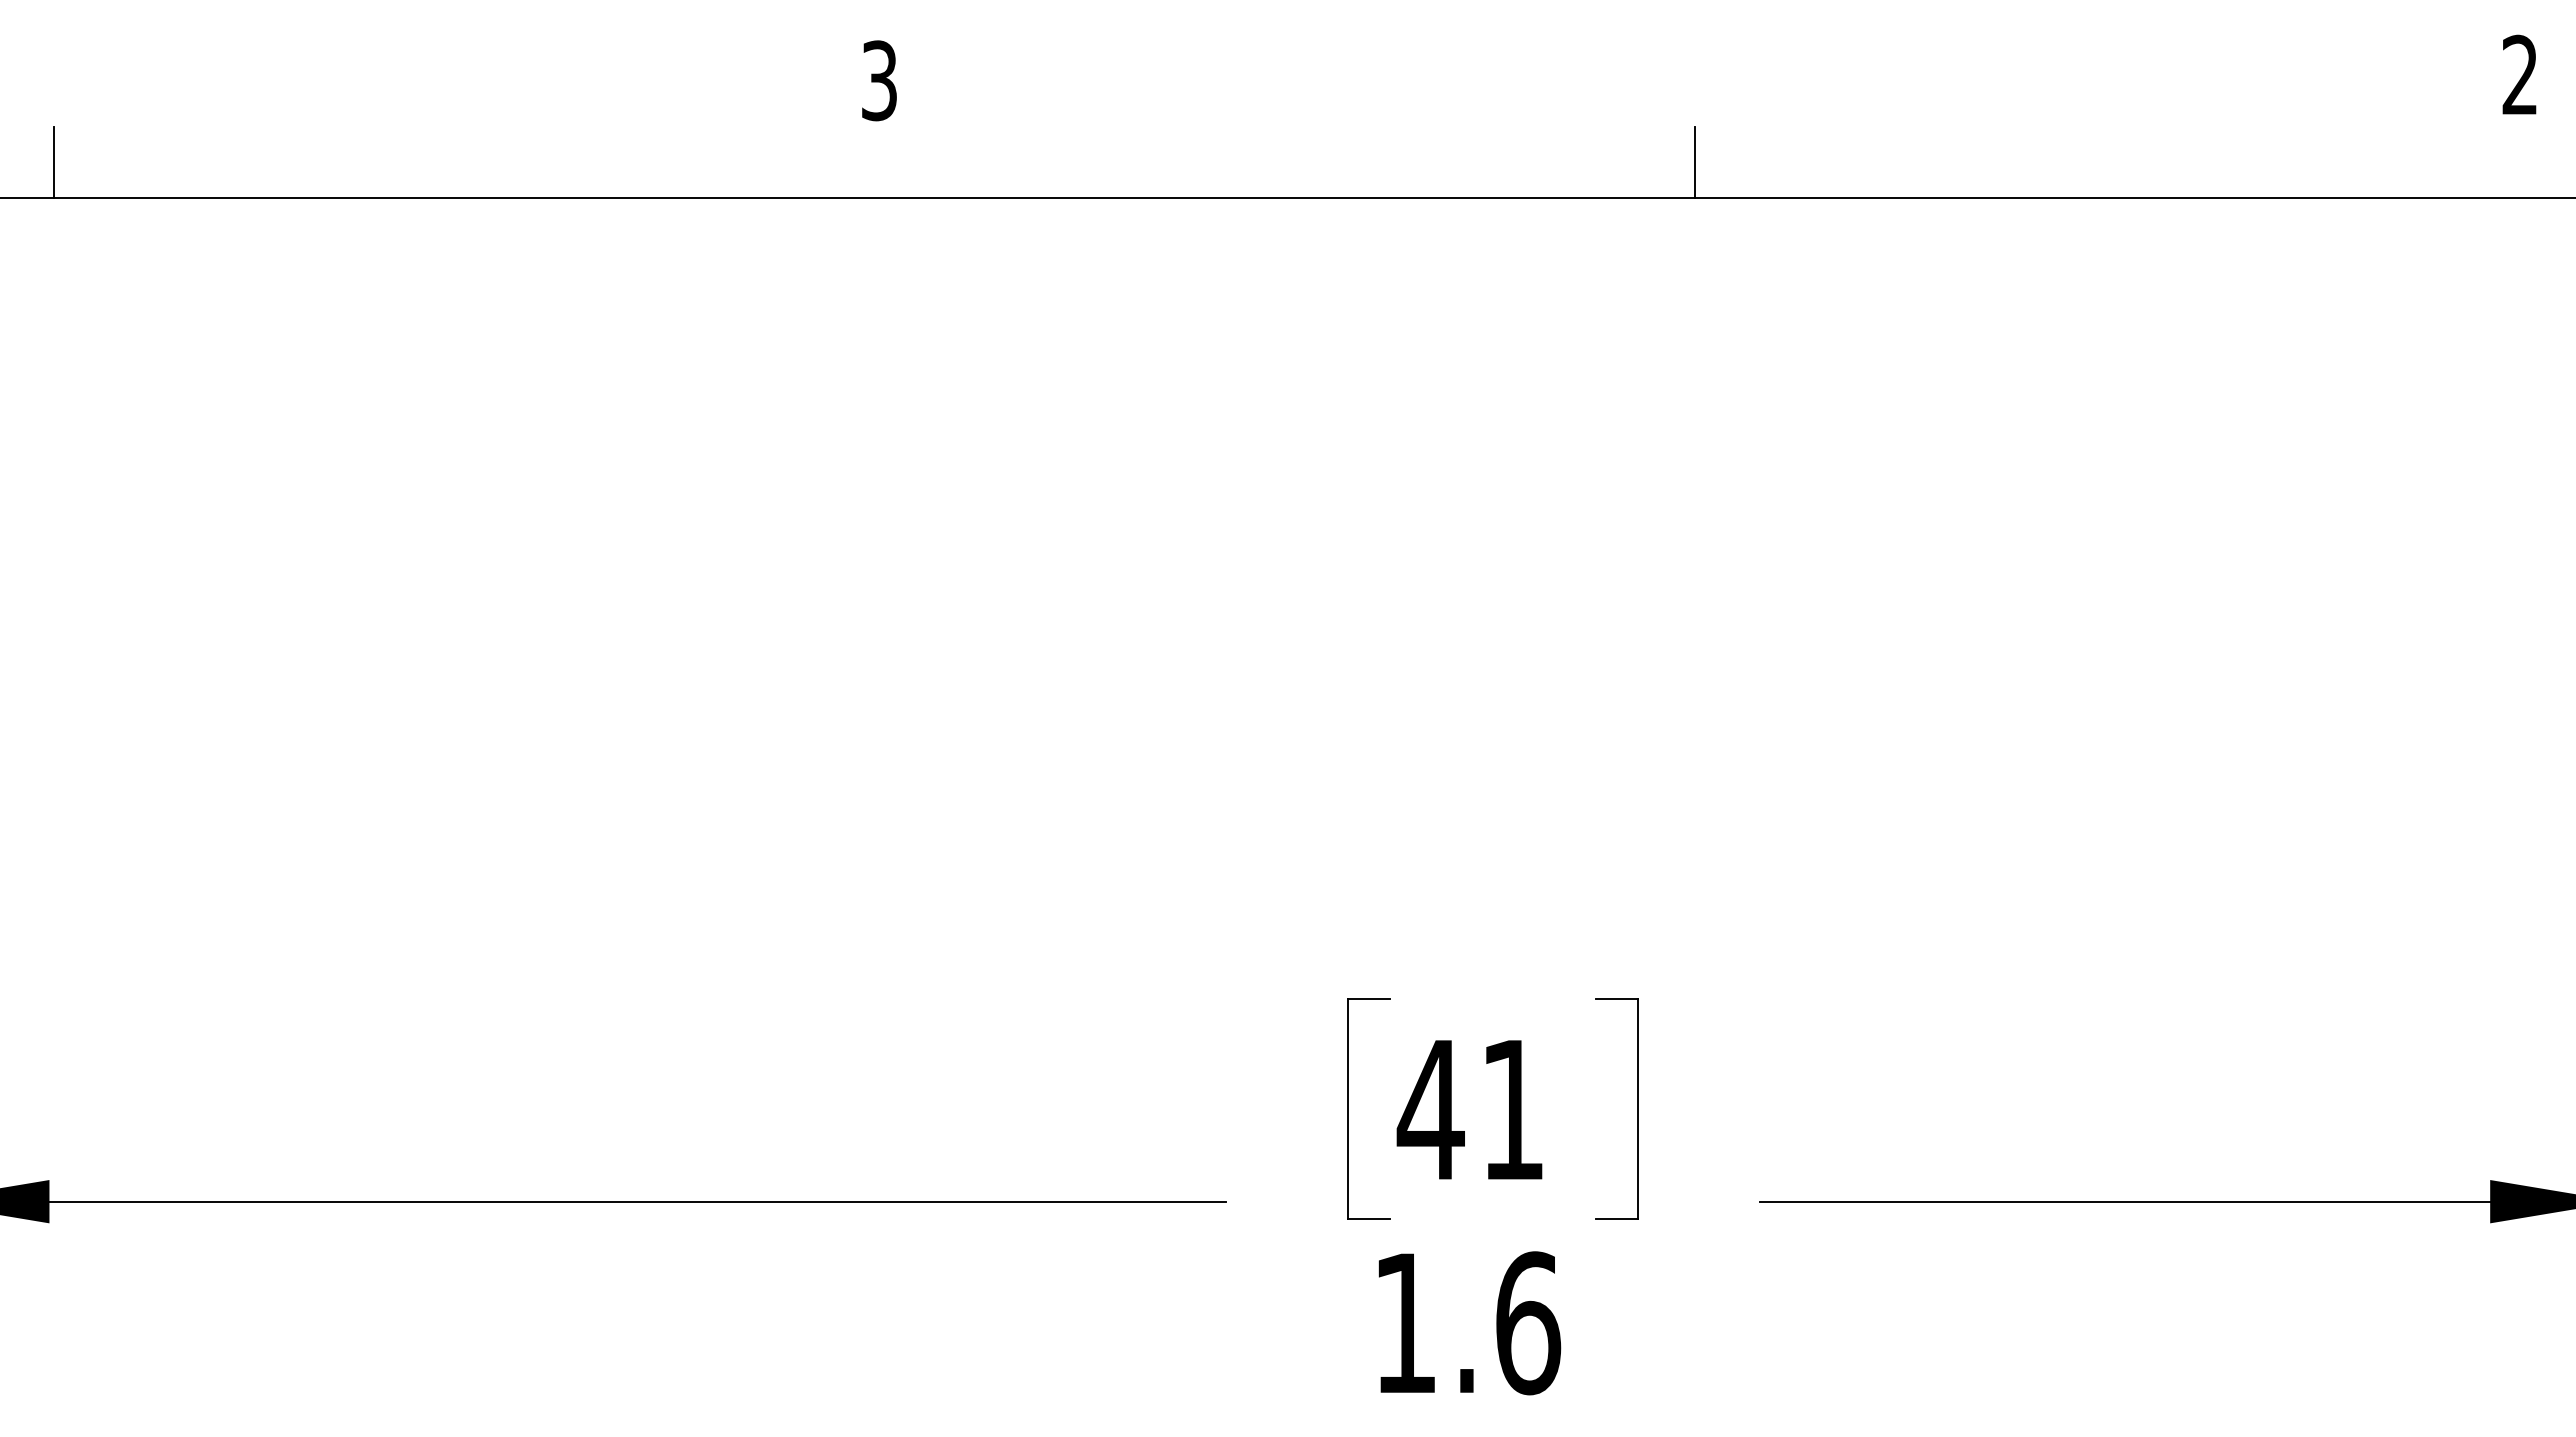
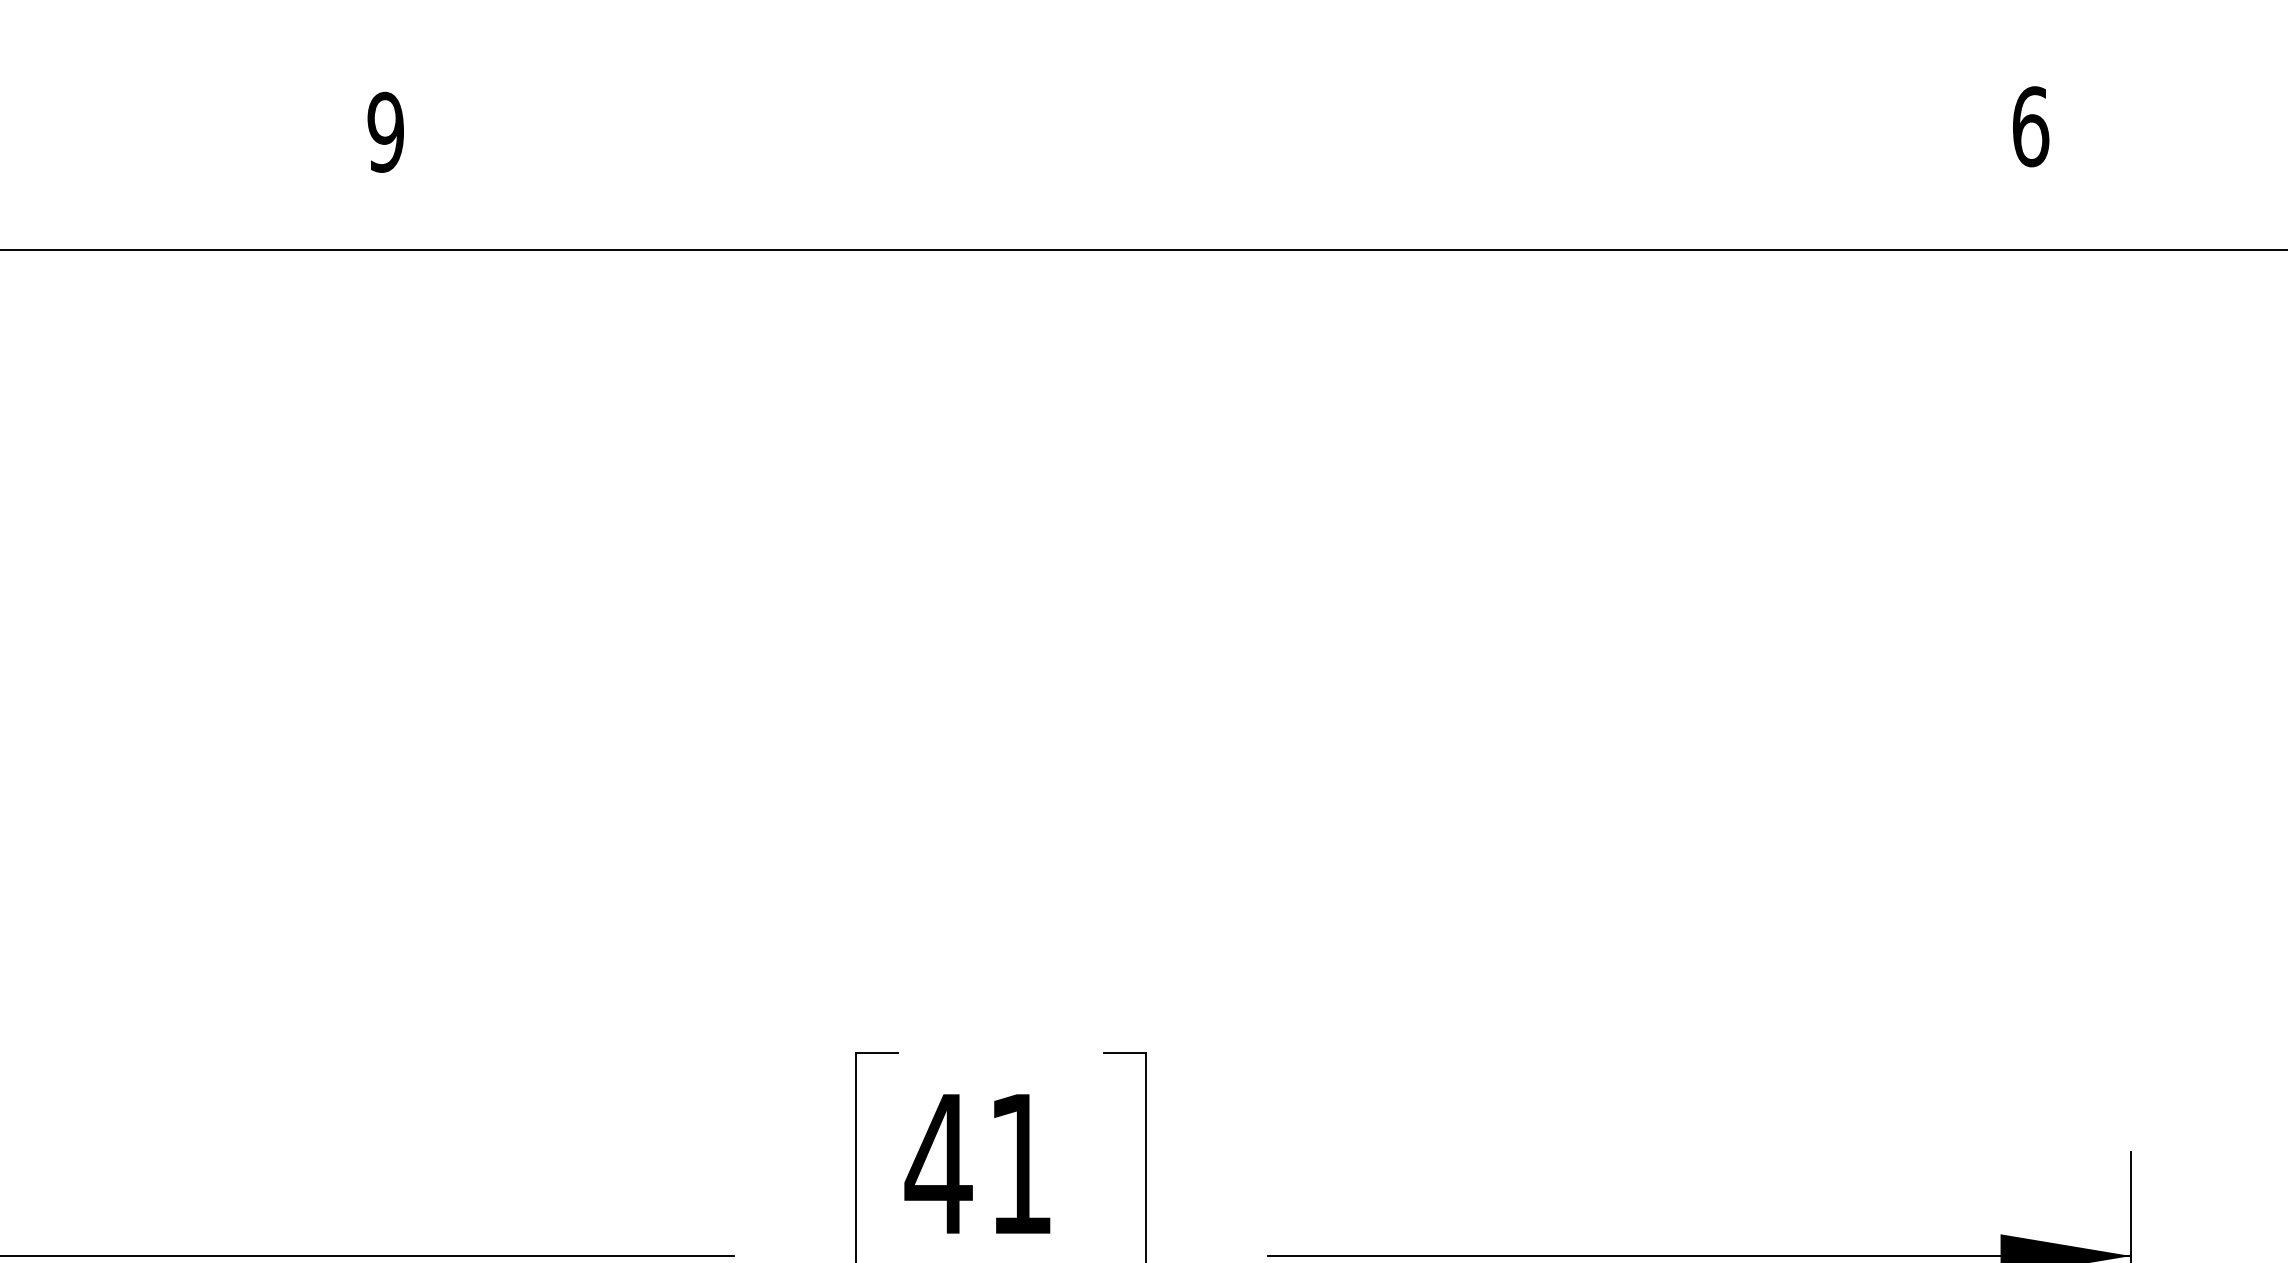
text: (2520, 74) -> (2030, 126), 2 -> 6
text: (879, 80) -> (385, 132), 3 -> 9
line: (1695, 162) -> (1203, 214), removed

